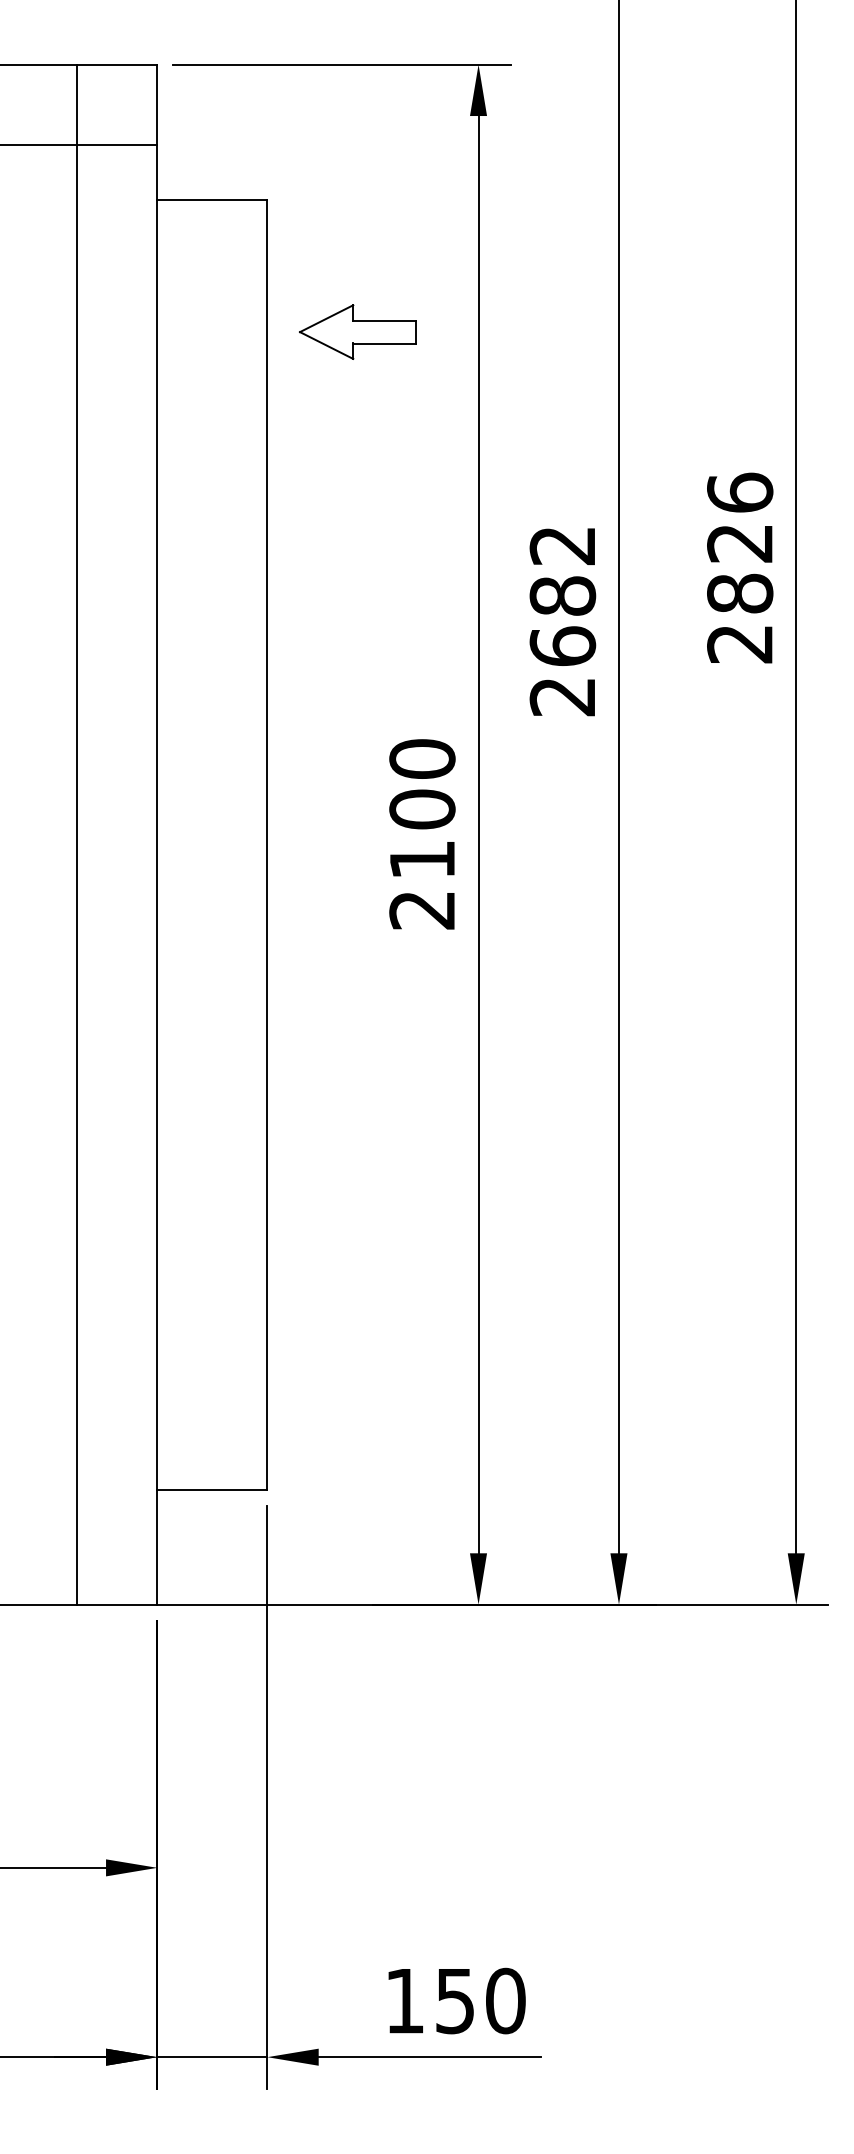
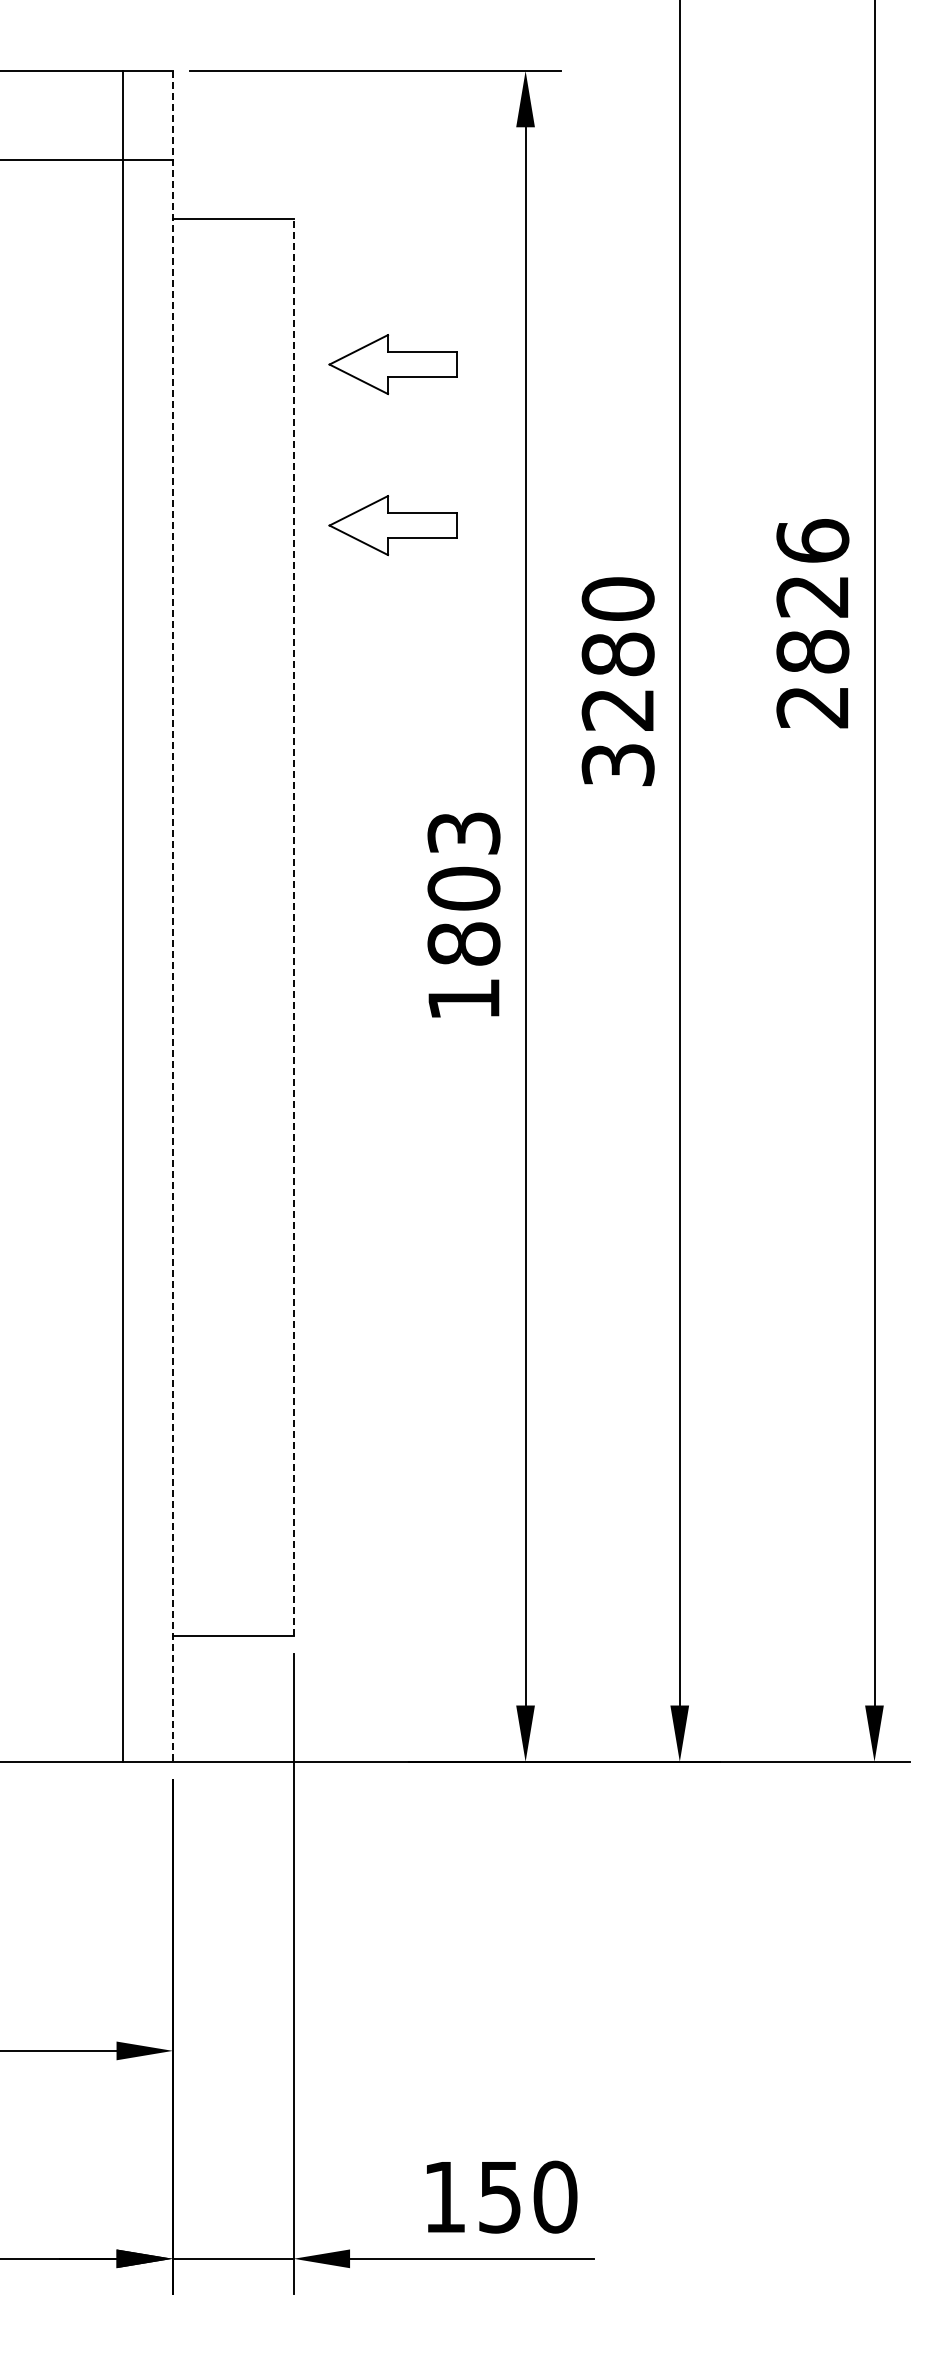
part: (357, 478) -> (392, 525), added
text: (562, 620) -> (617, 681), 2682 -> 3280
line: (76, 833) -> (123, 915), moved
text: (421, 833) -> (463, 915), 2100 -> 1803
line: (156, 834) -> (172, 916), solid -> dashed
line: (267, 844) -> (293, 927), solid -> dashed

